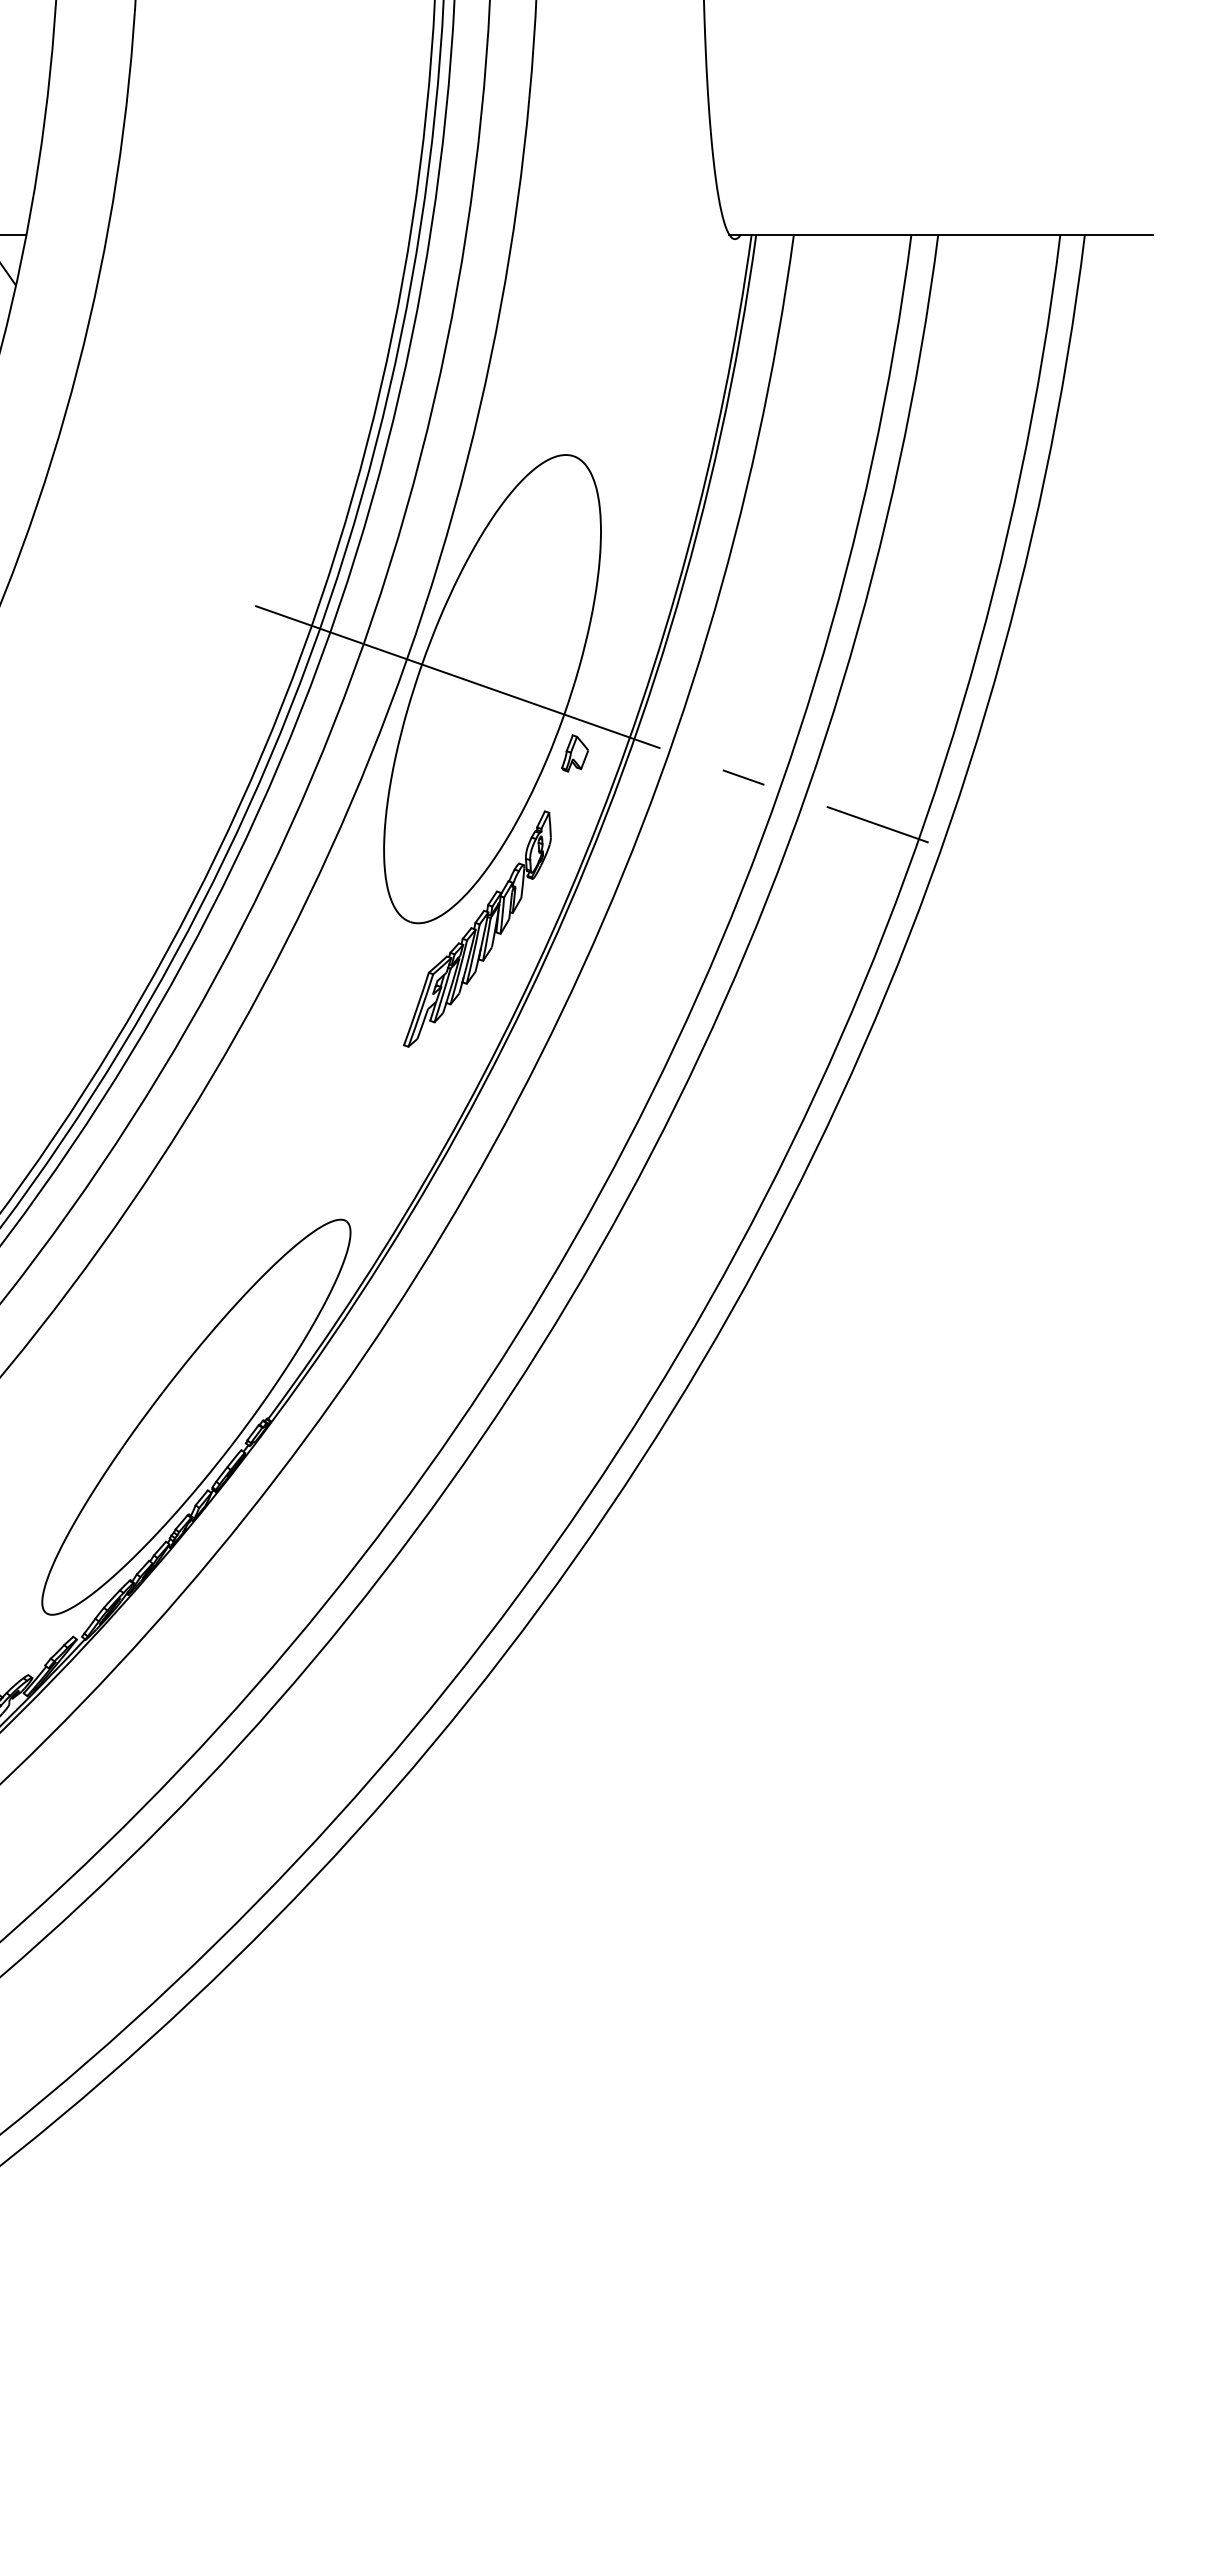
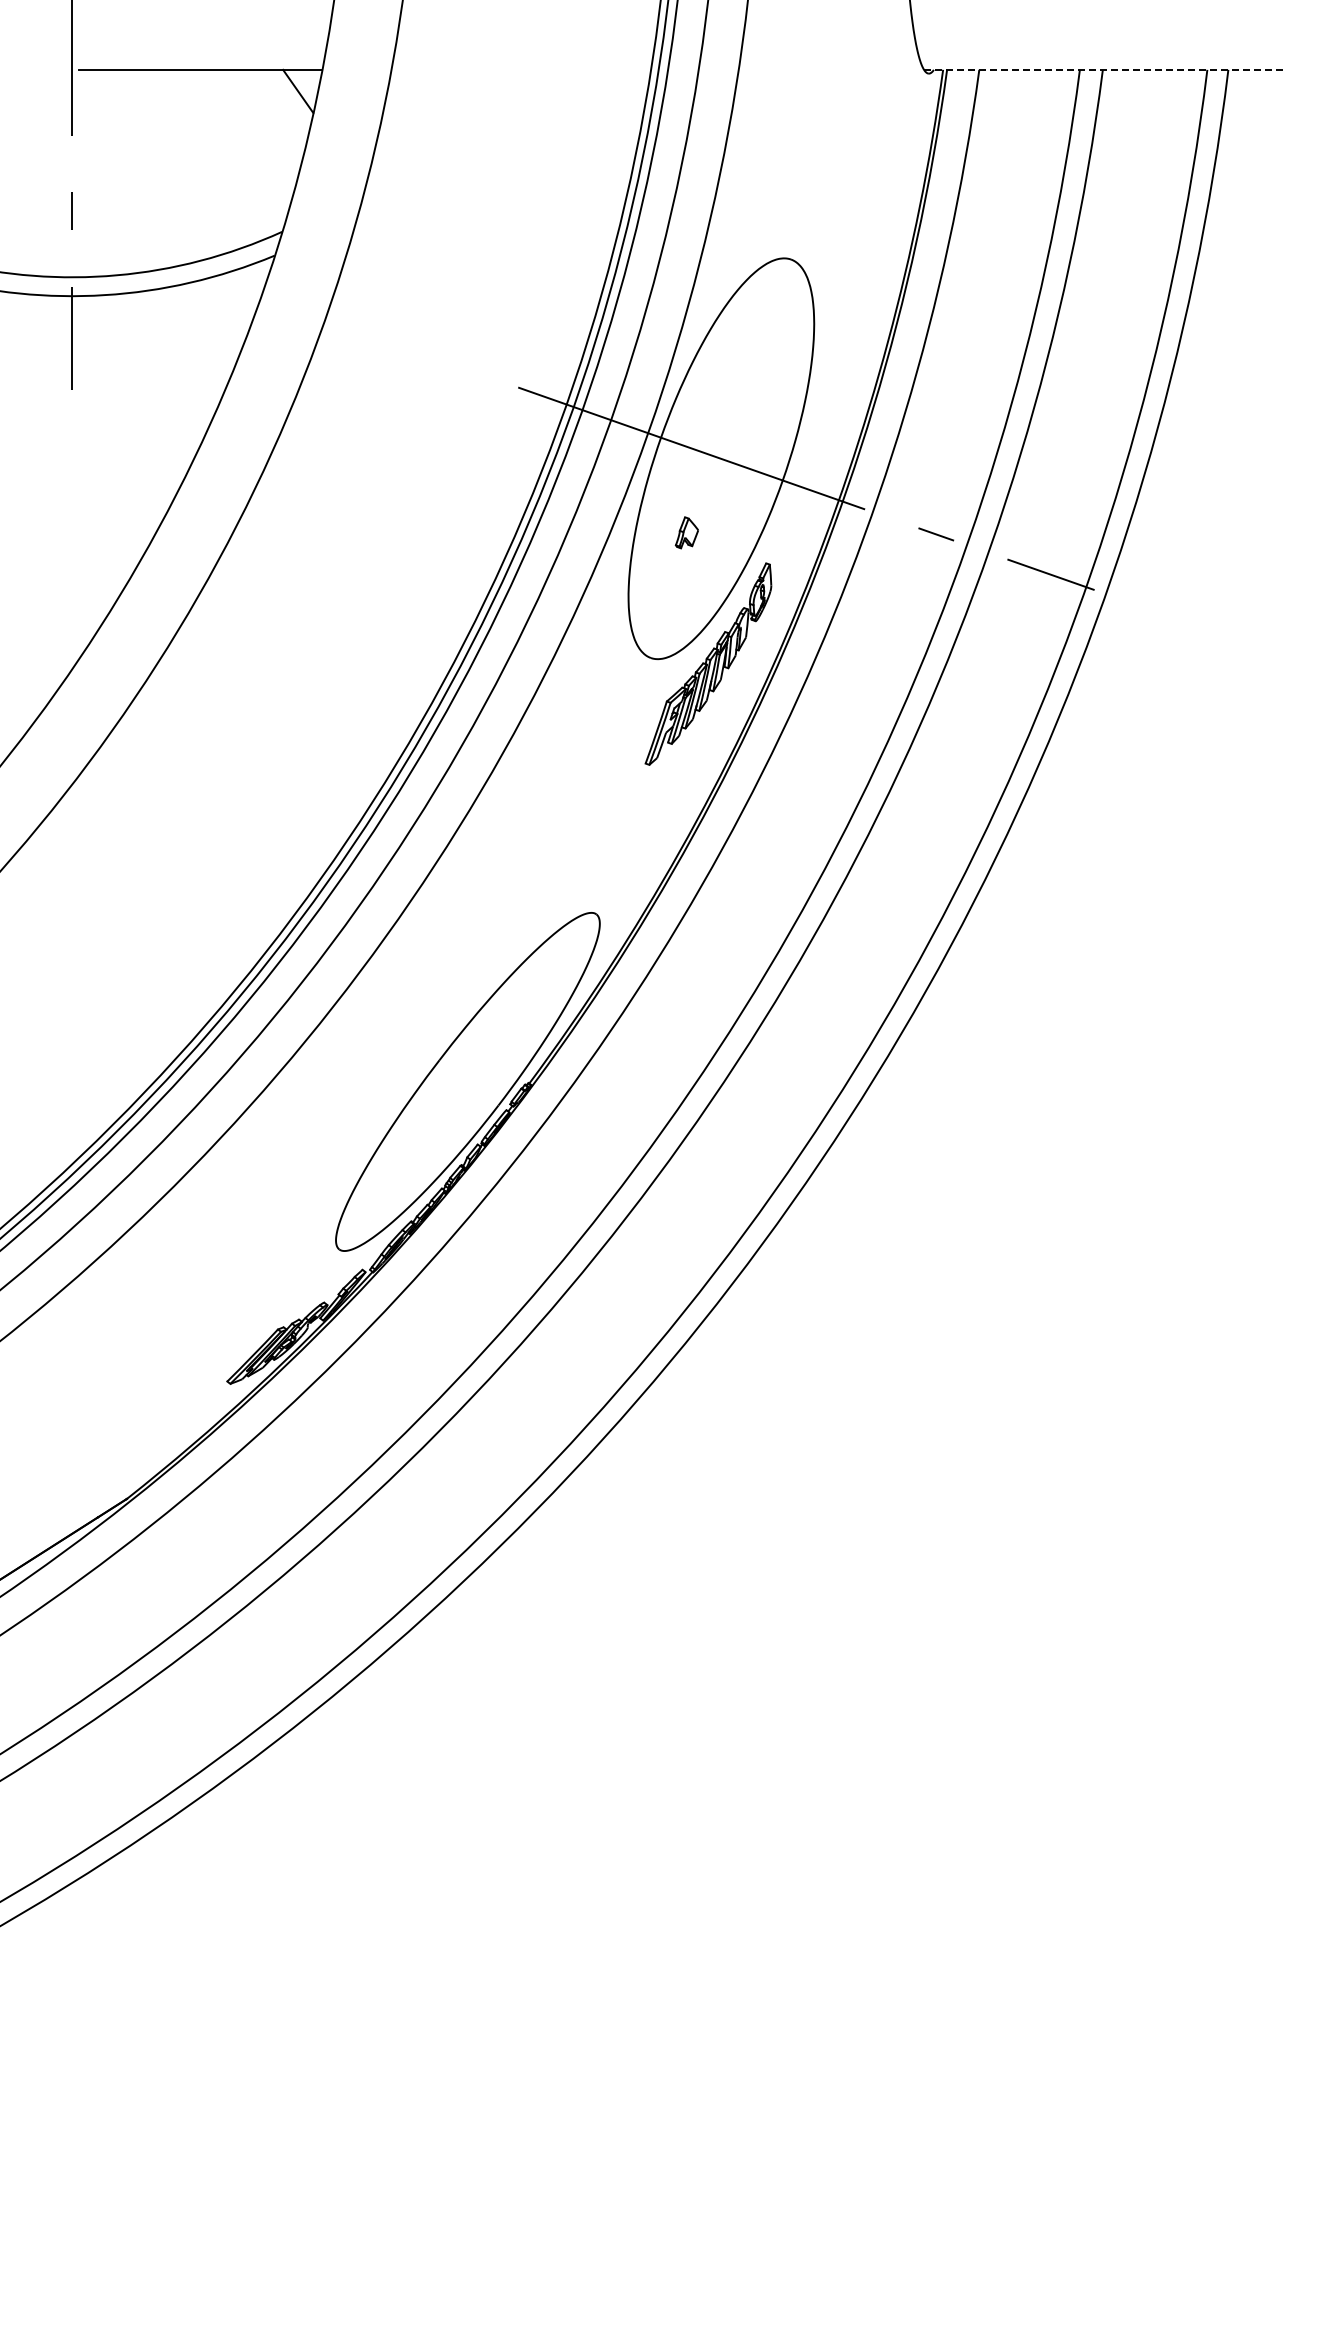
line: (941, 234) -> (1105, 69), solid -> dashed
part: (574, 753) -> (686, 532), moved

